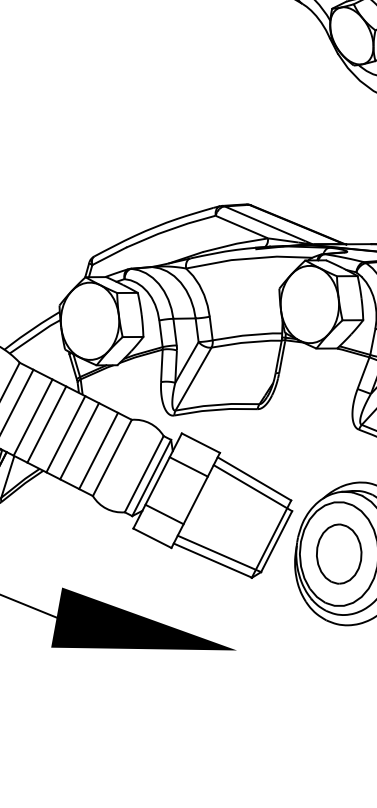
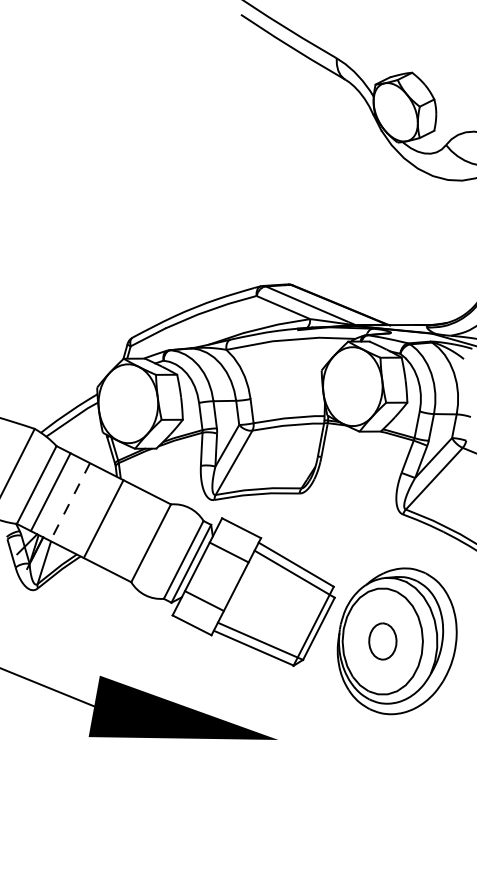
line: (33, 417) -> (70, 502), solid -> dashed
line: (47, 424) -> (84, 509), removed
line: (79, 441) -> (117, 526), removed
line: (98, 451) -> (136, 536), removed
part: (338, 554) -> (382, 641), size x0.6

